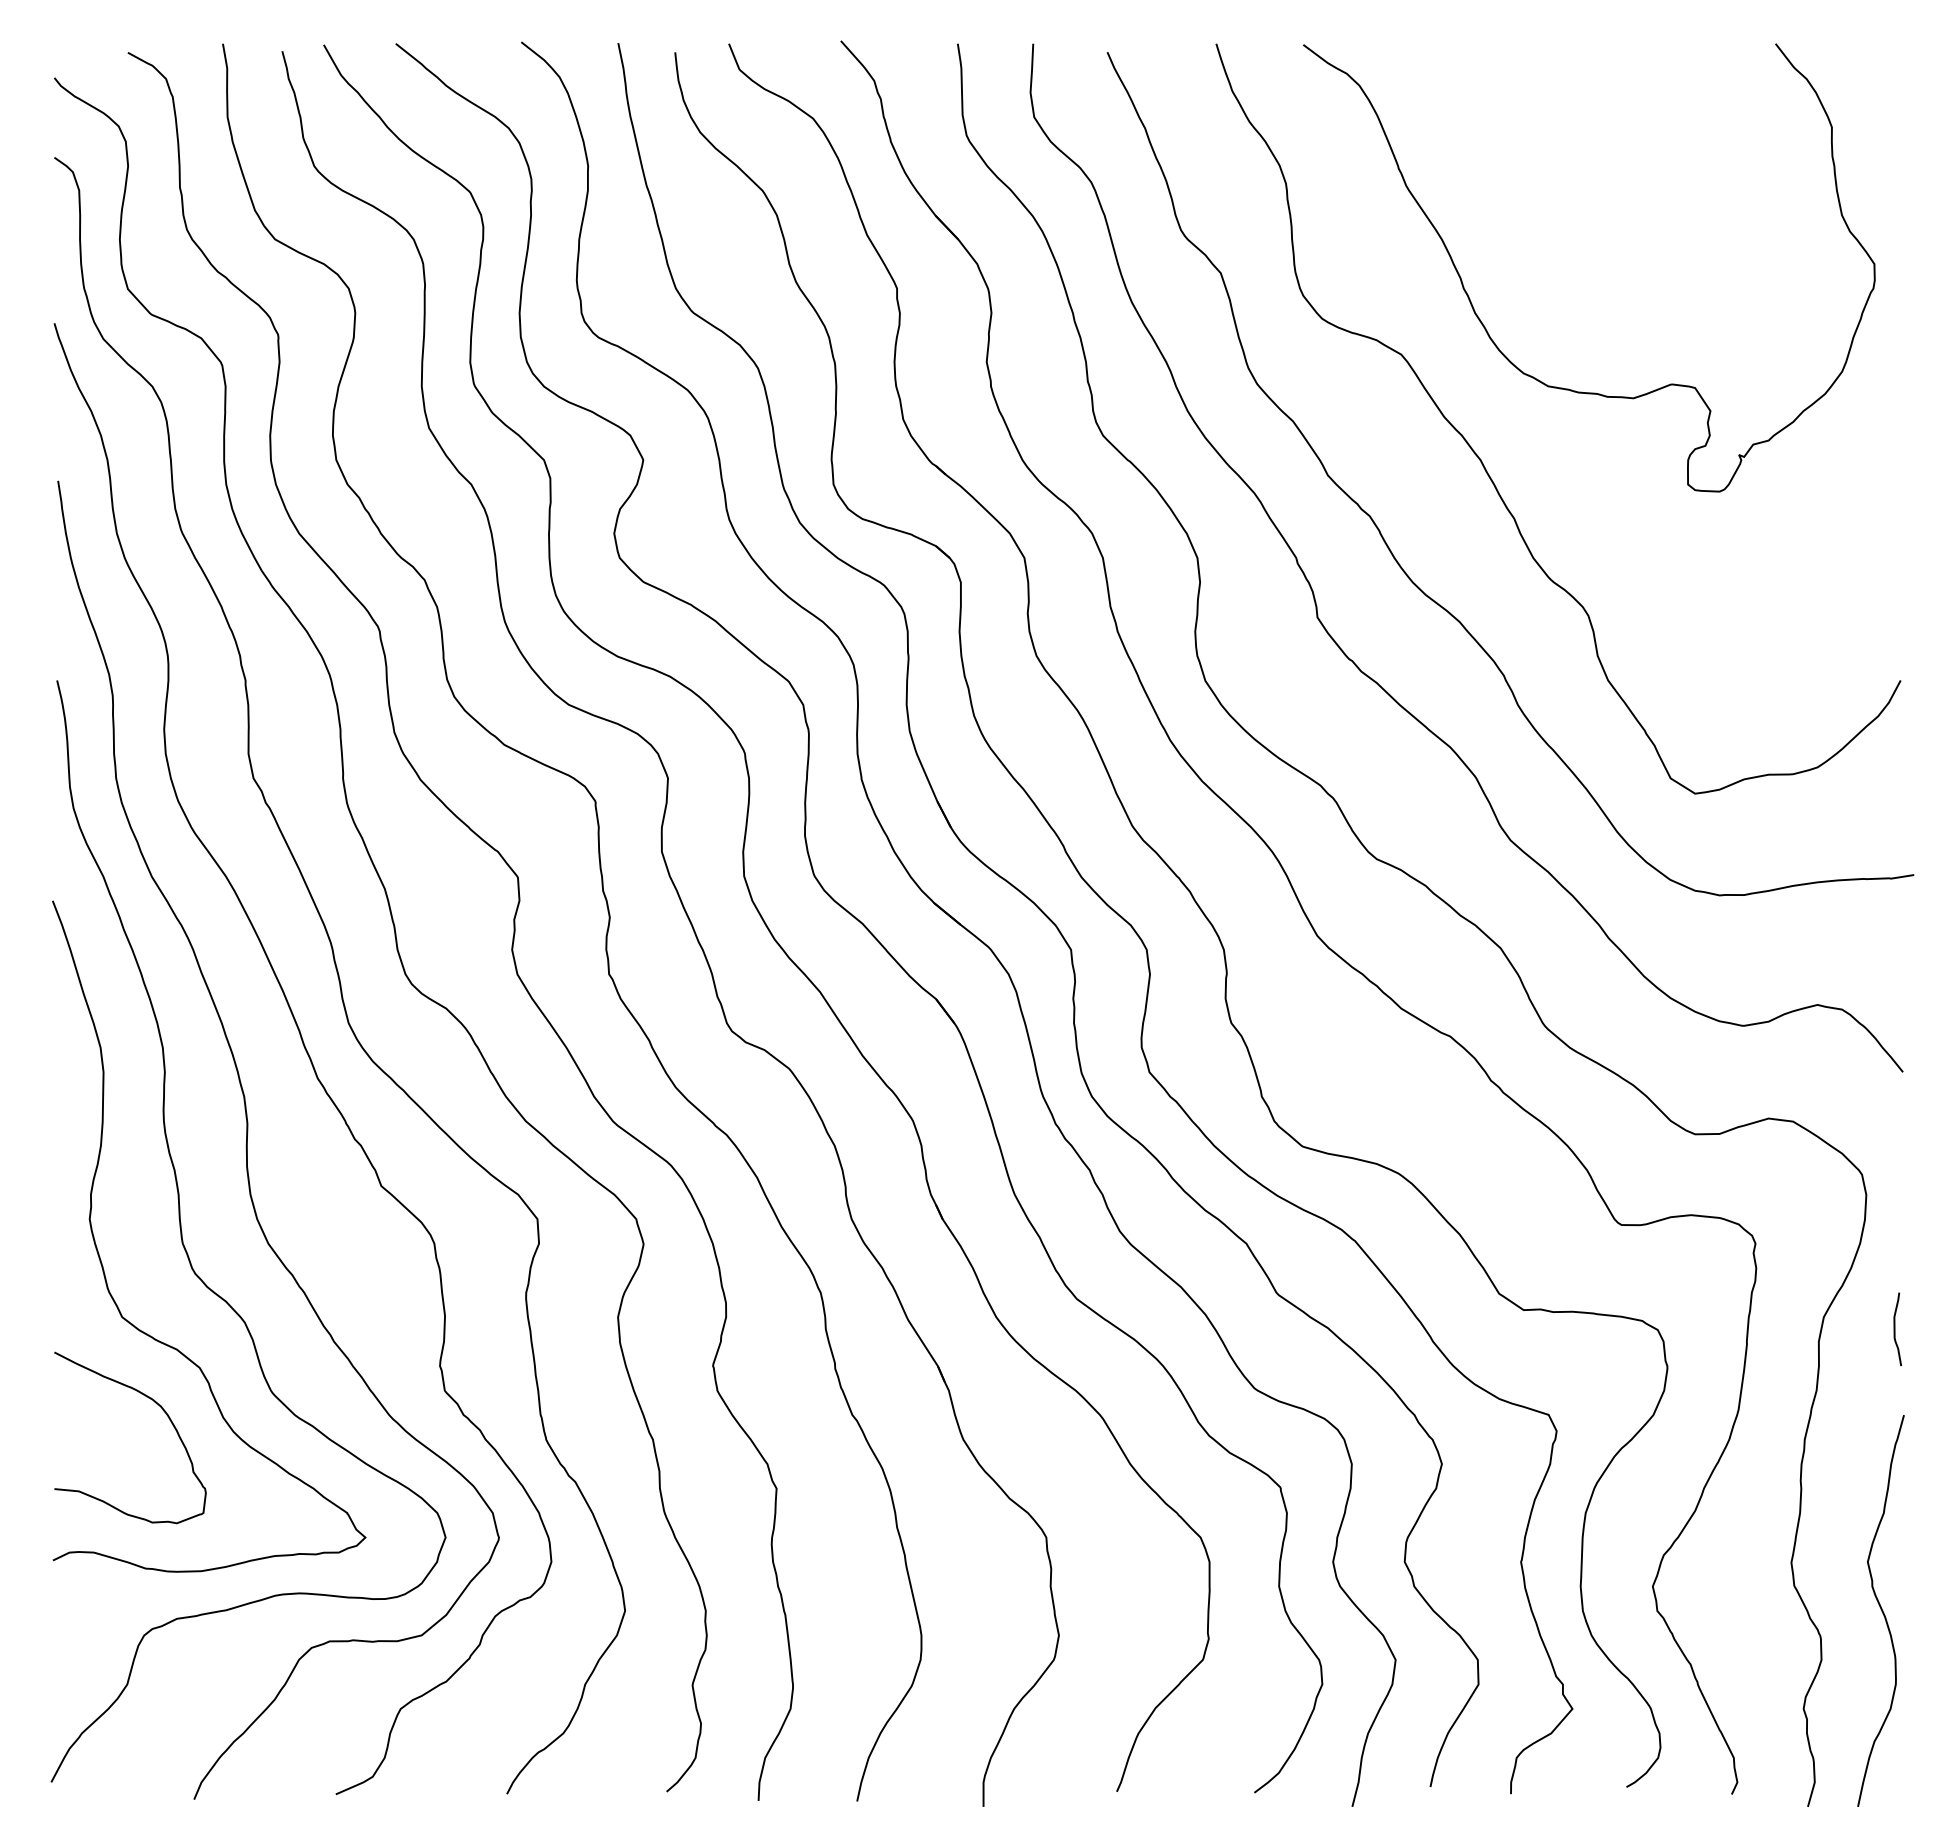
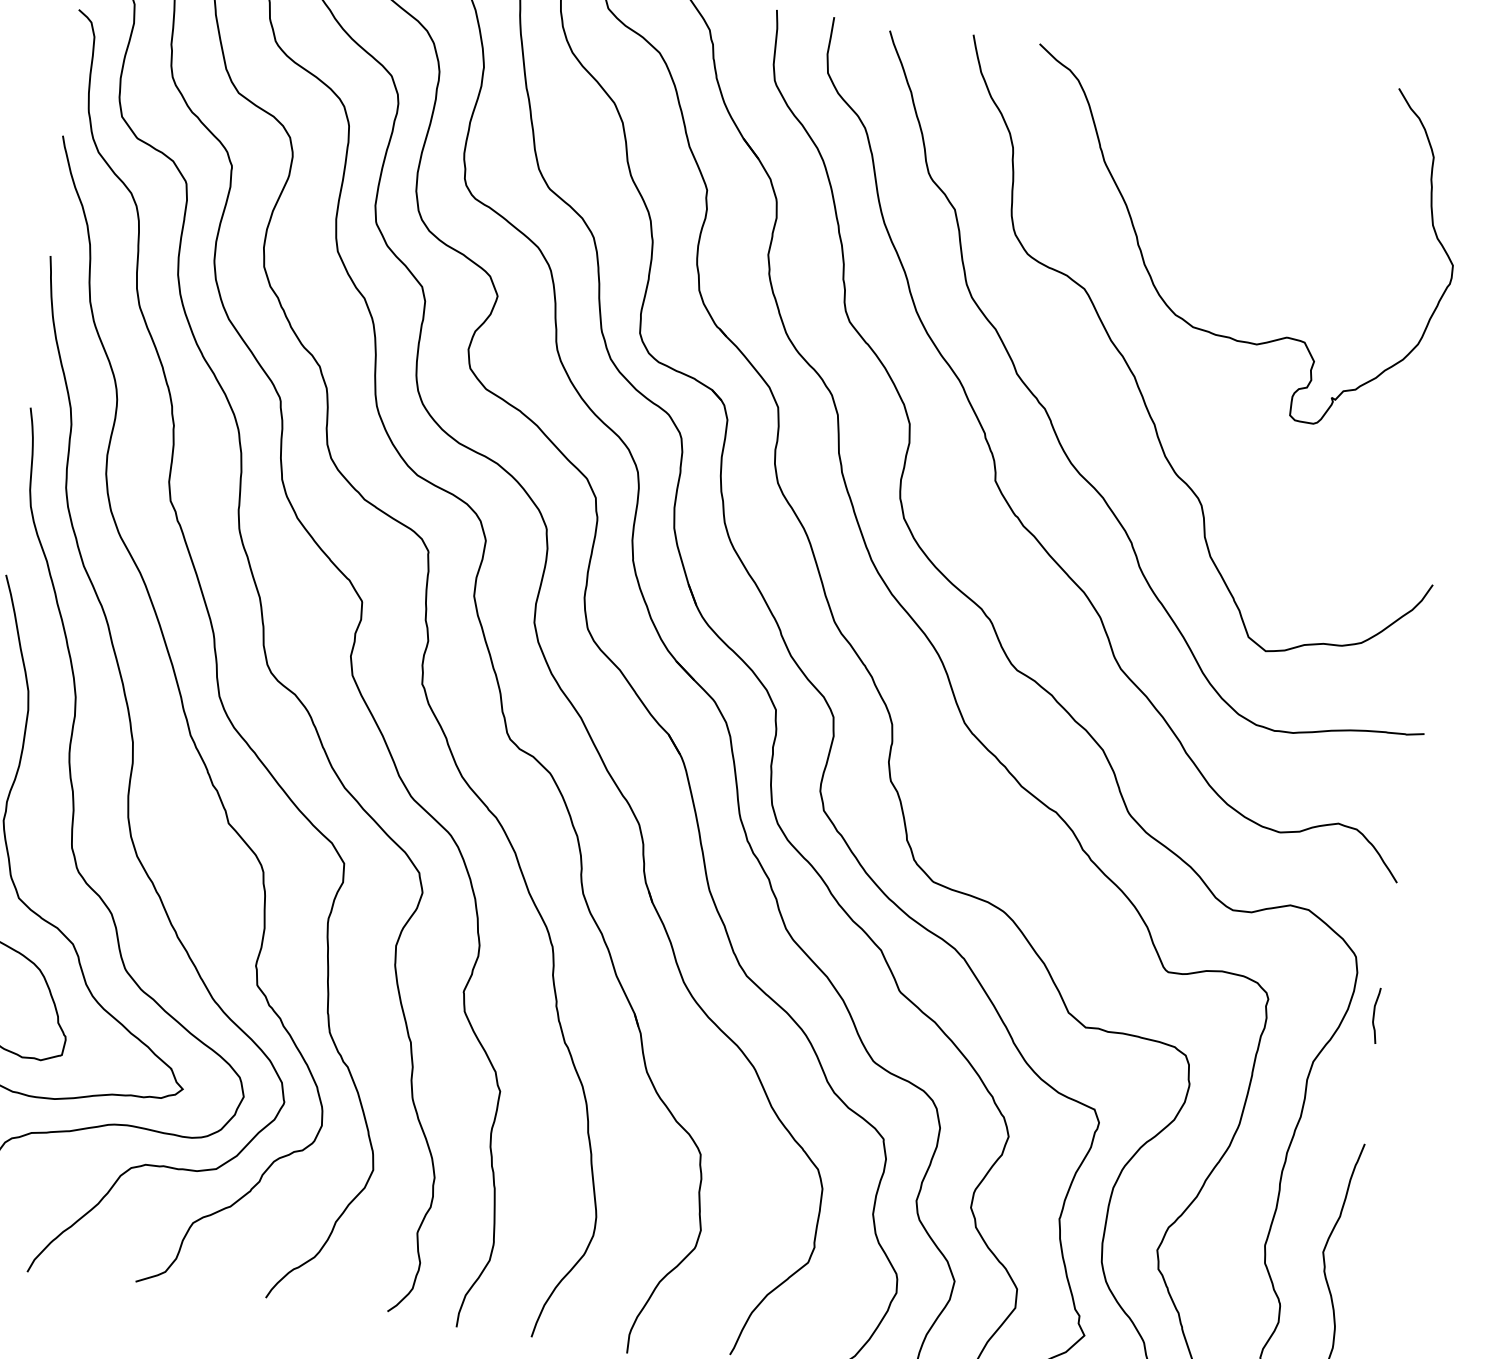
curve: (1895, 1329) -> (1374, 1015), moved

